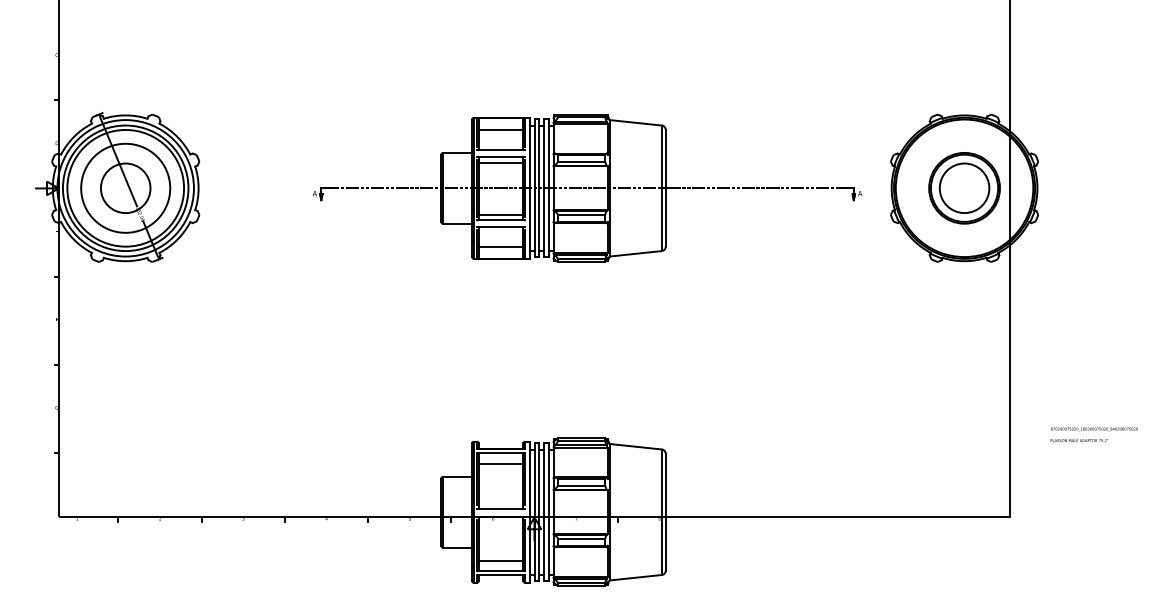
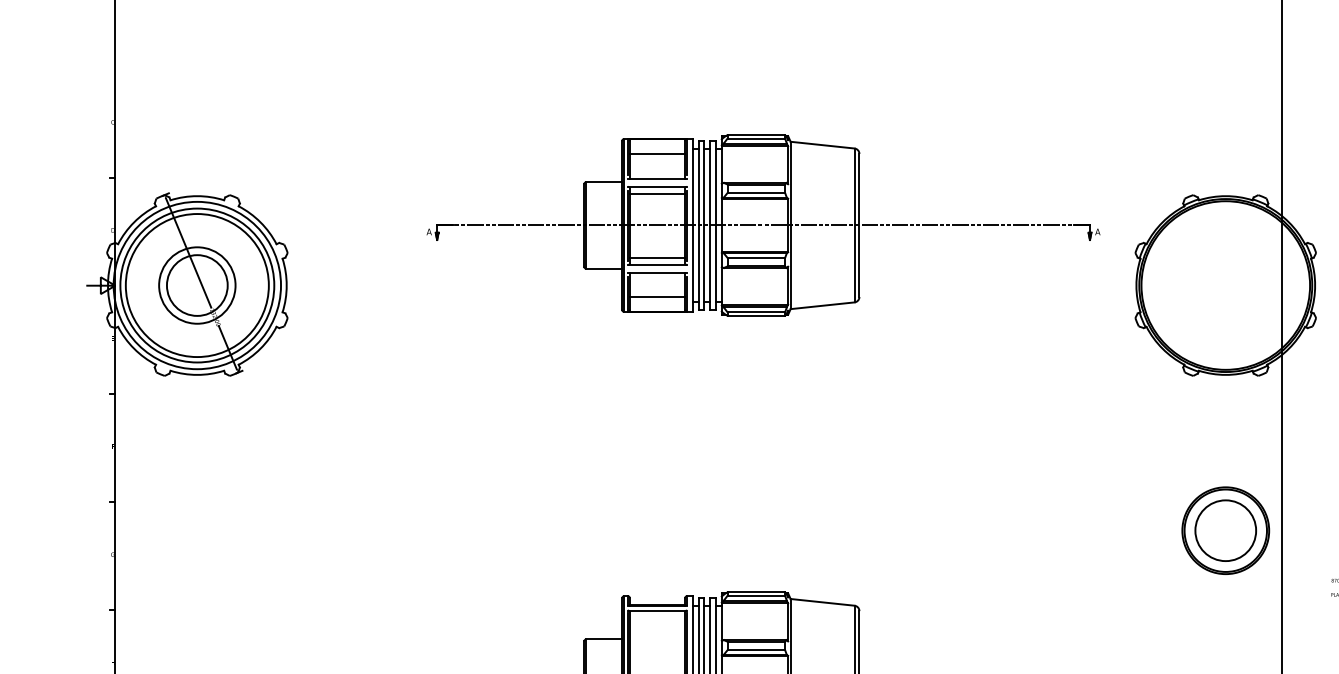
circle: (125, 187) -> (197, 284), size x0.7
part: (587, 188) -> (763, 225), moved
part: (964, 188) -> (1225, 530), moved
line: (500, 463) -> (656, 622), removed

